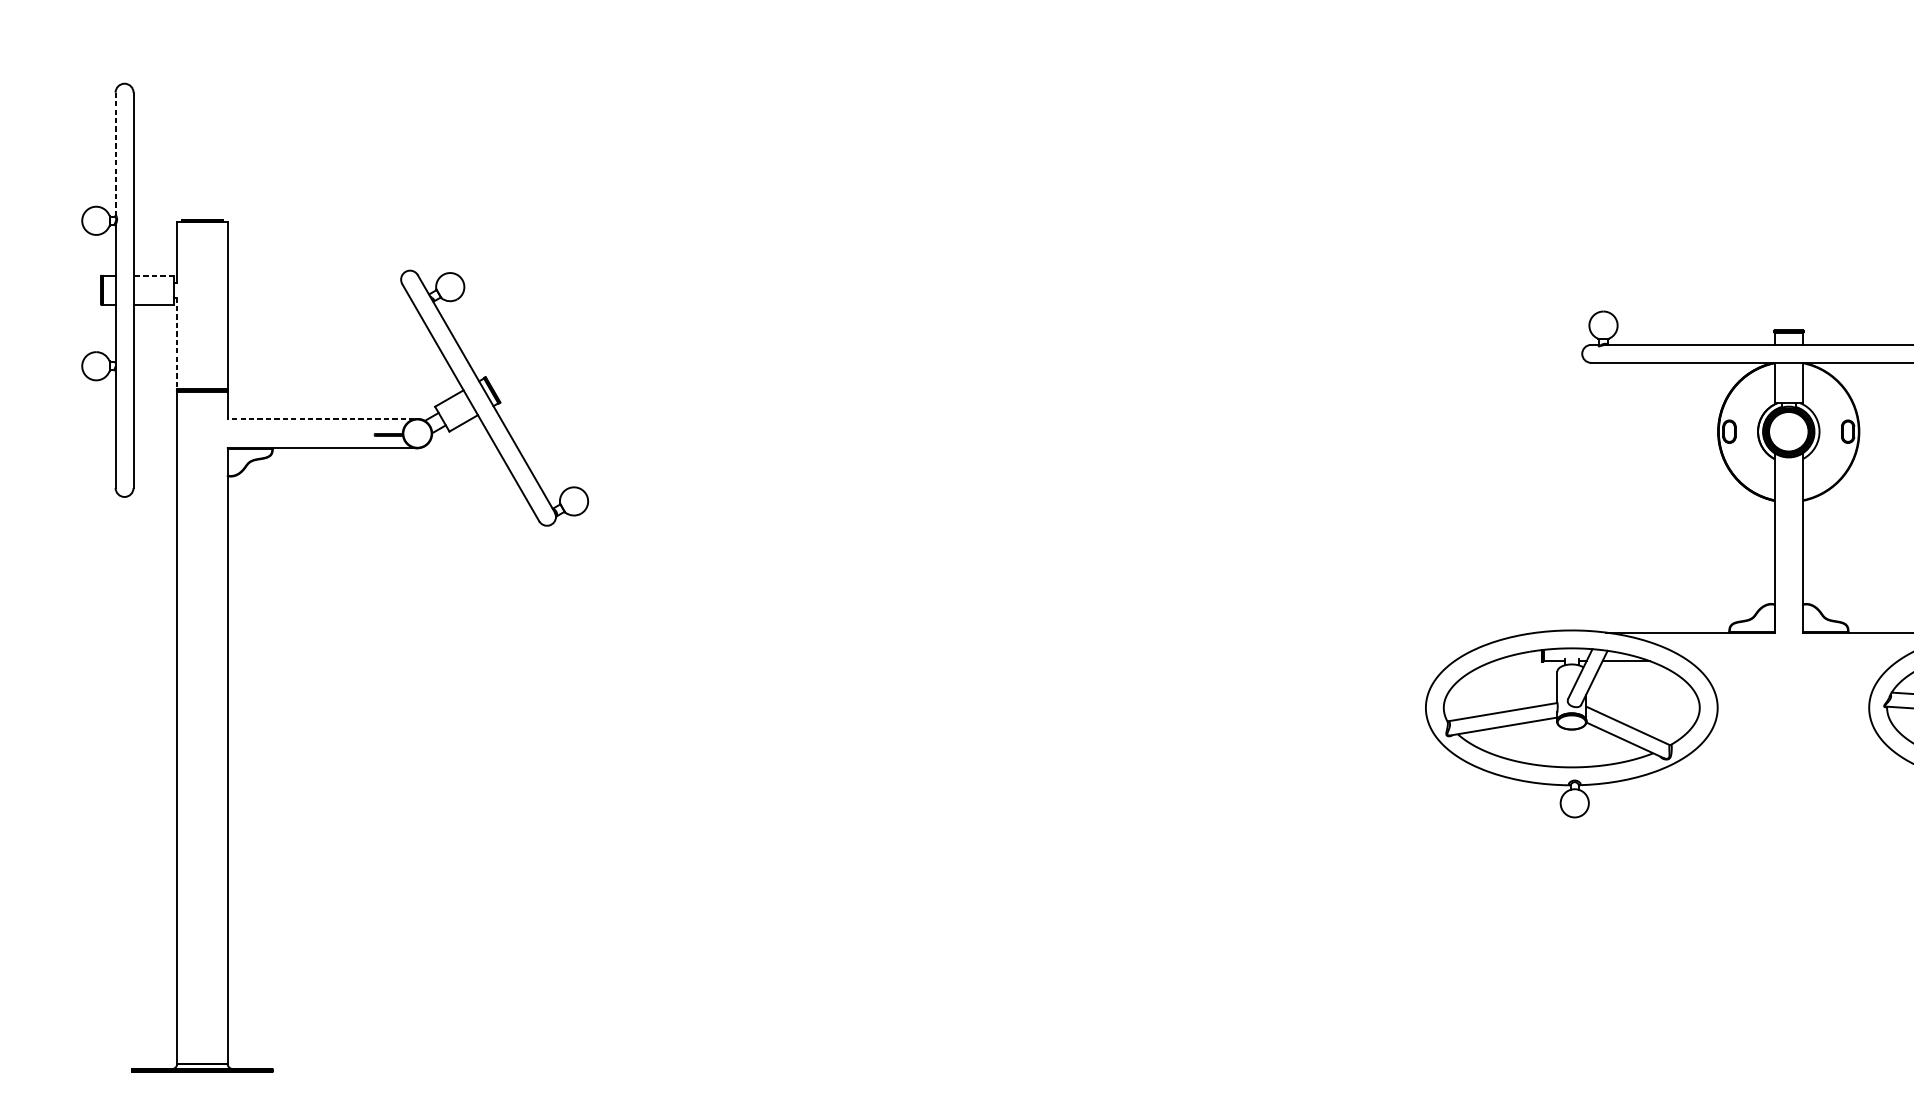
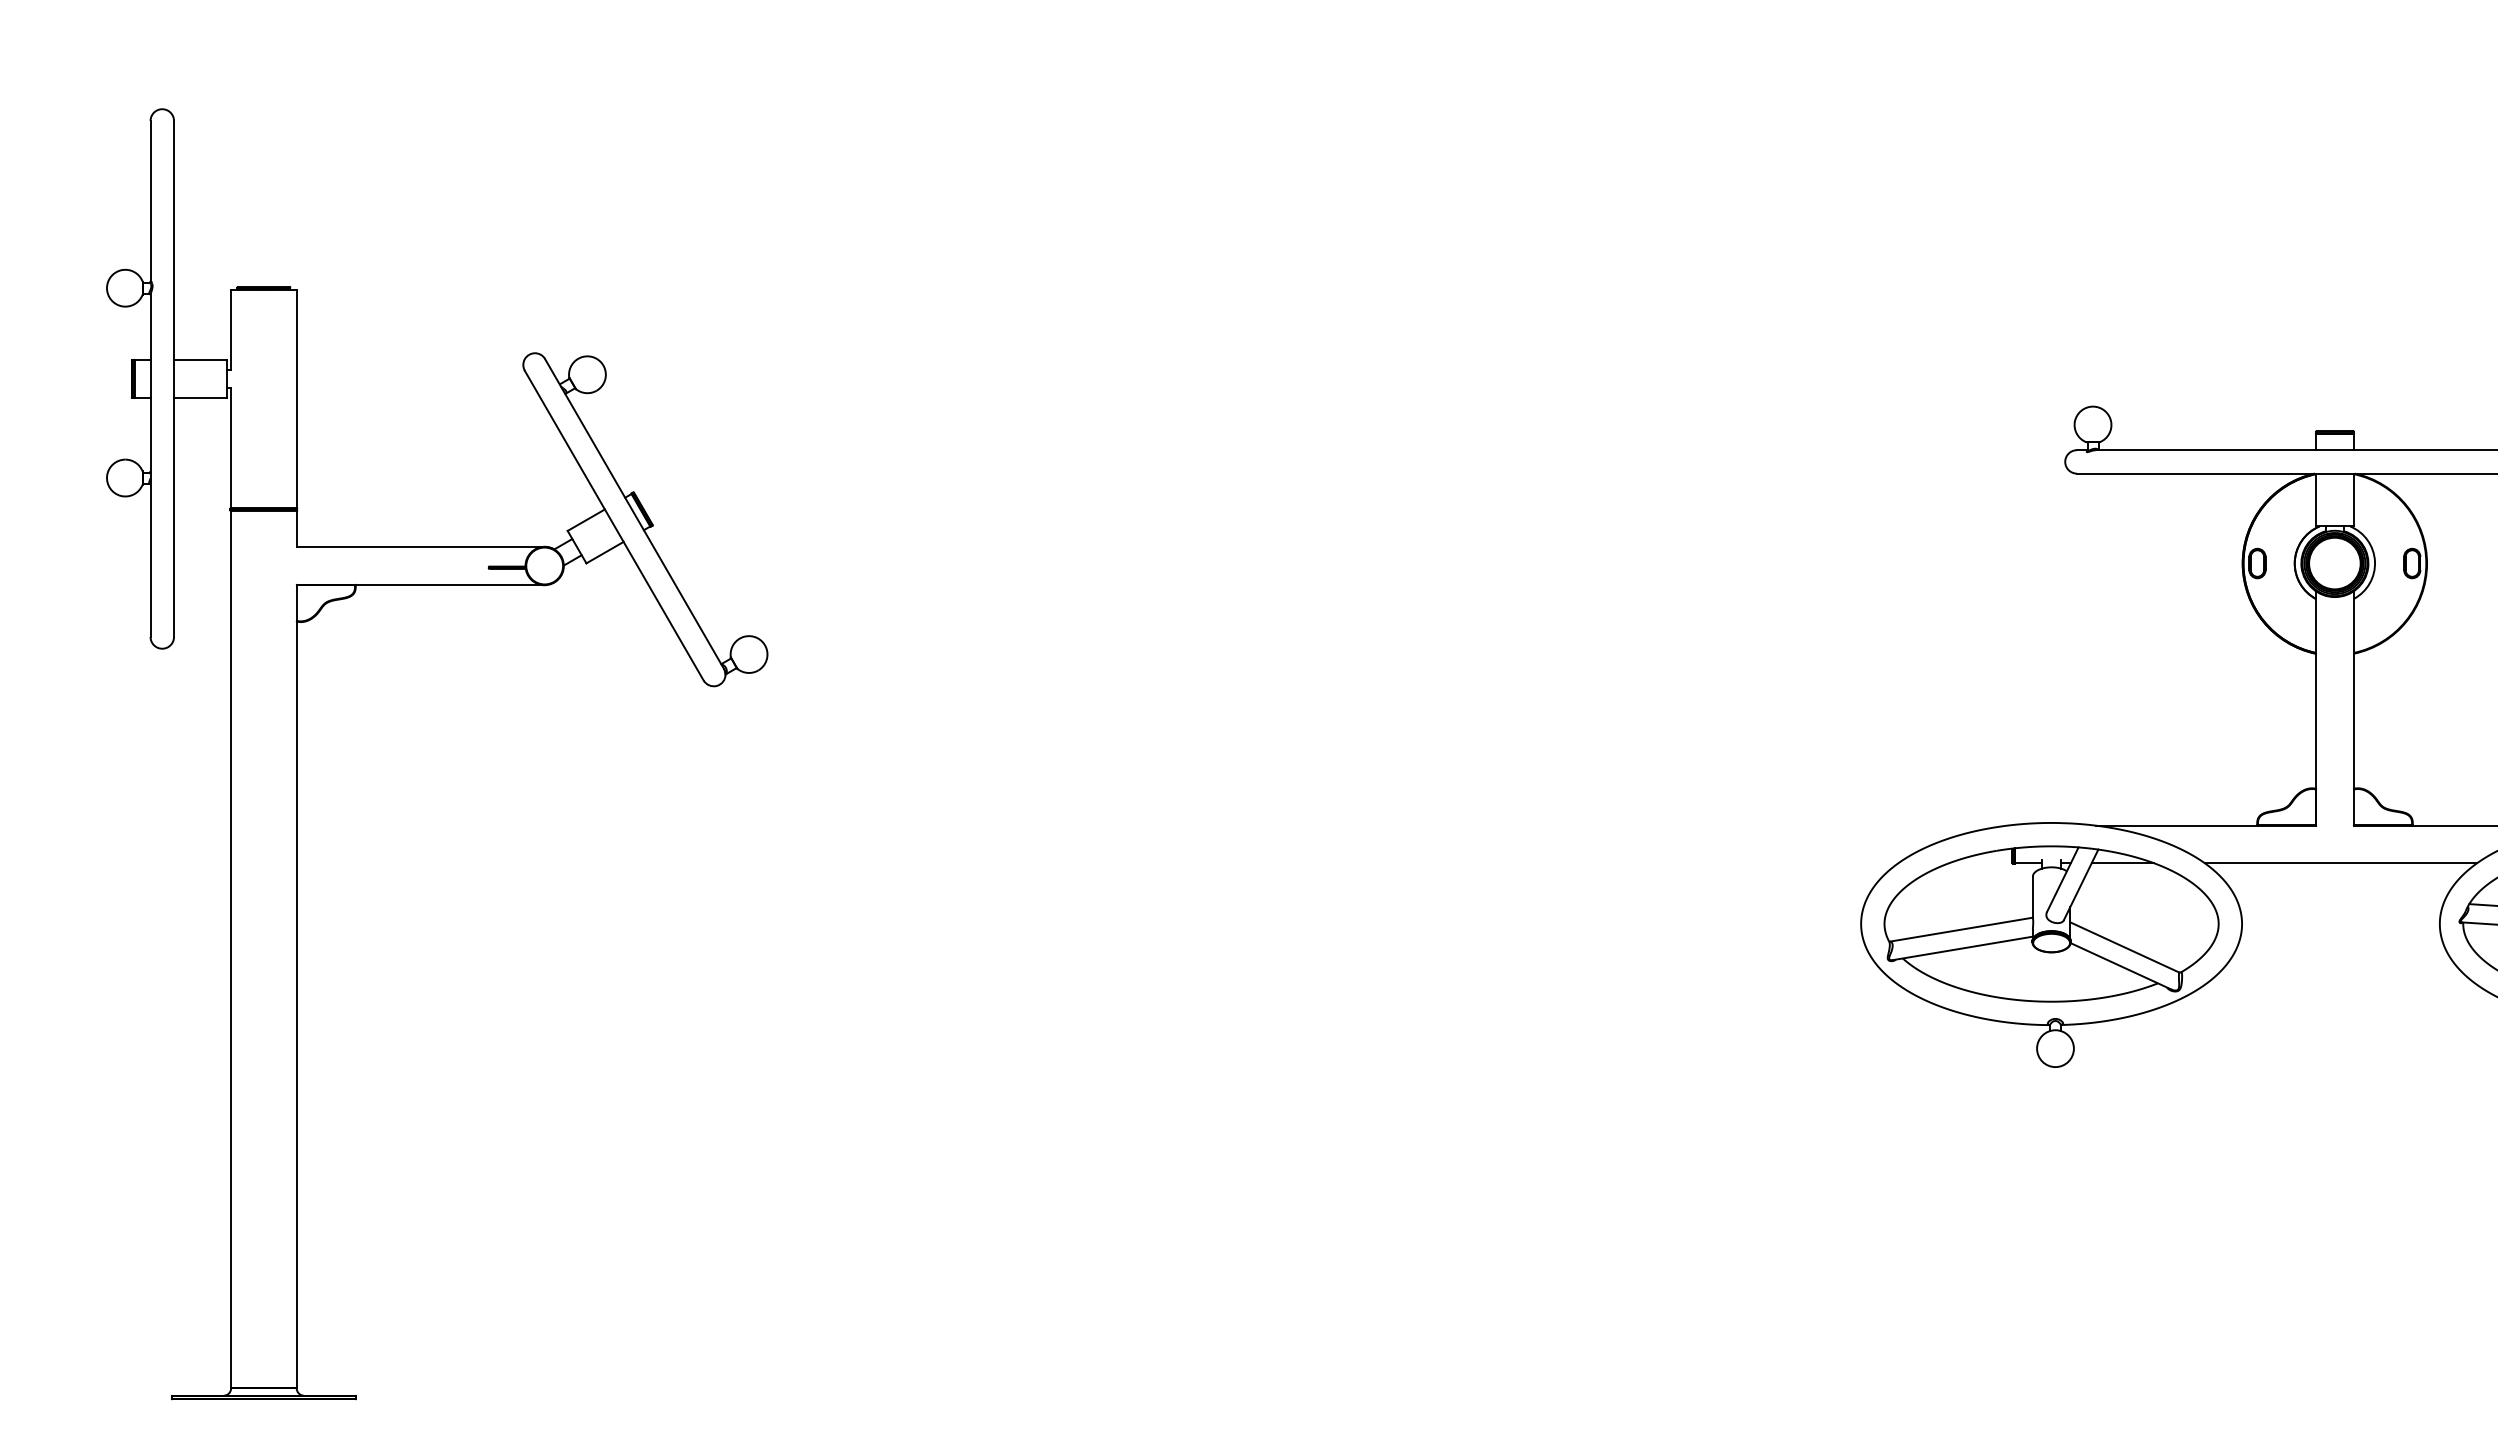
line: (115, 154) -> (150, 201), dashed -> solid
line: (153, 276) -> (199, 360), dashed -> solid
line: (177, 343) -> (231, 448), dashed -> solid
line: (320, 419) -> (418, 547), dashed -> solid
line: (1793, 661) -> (2340, 863), added

